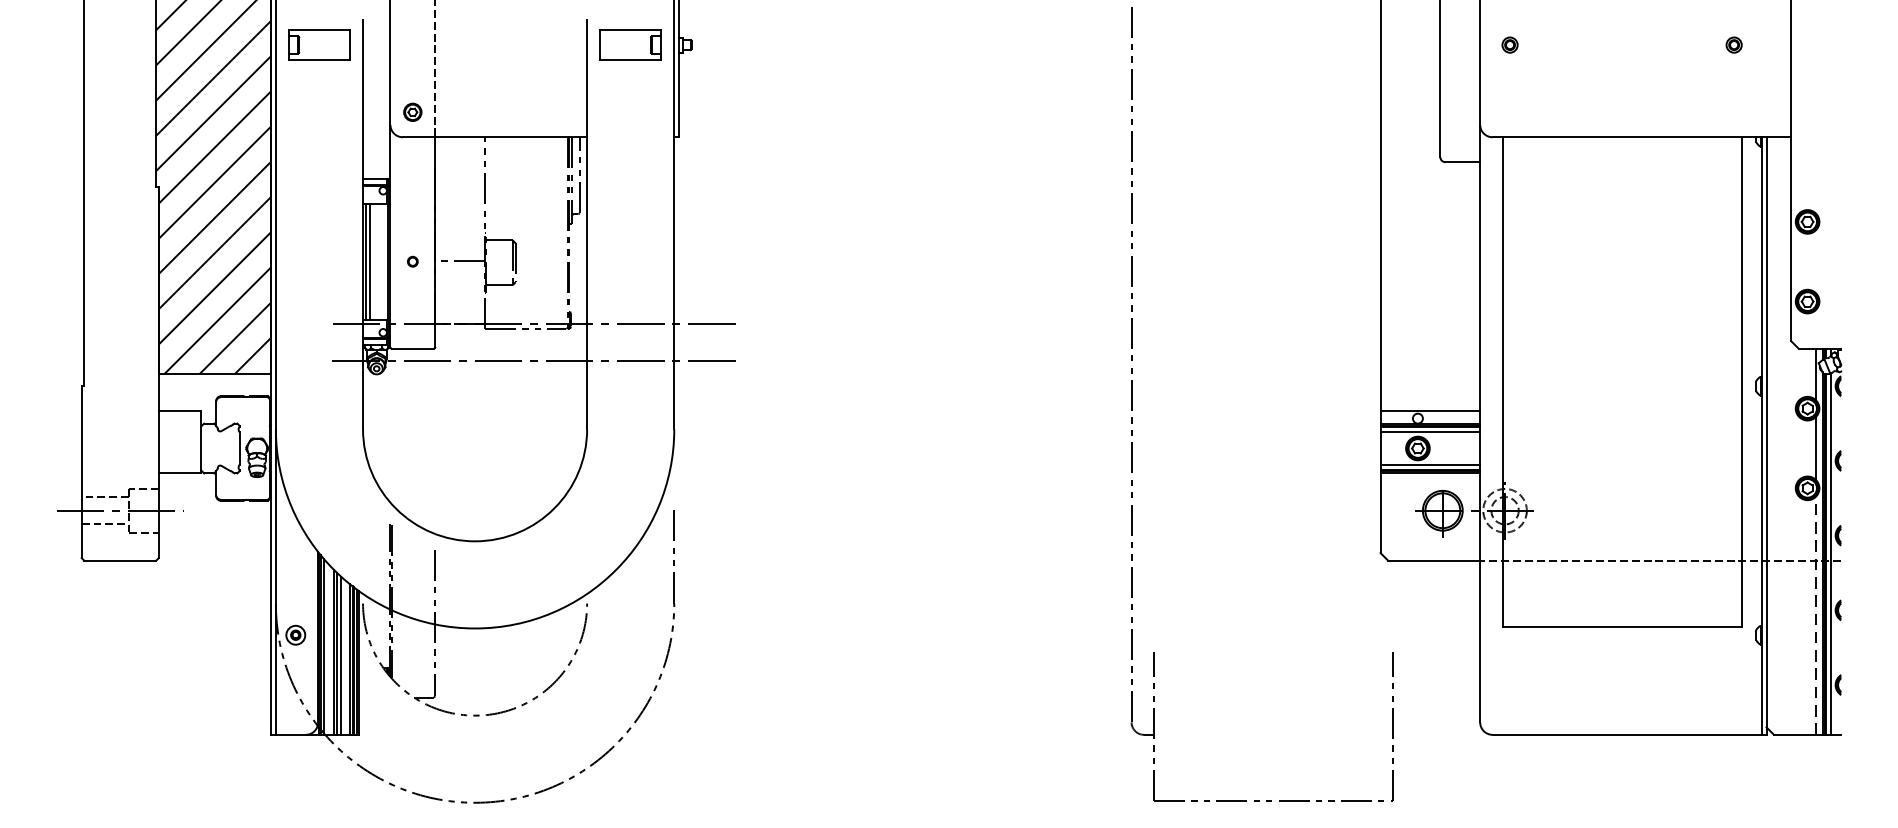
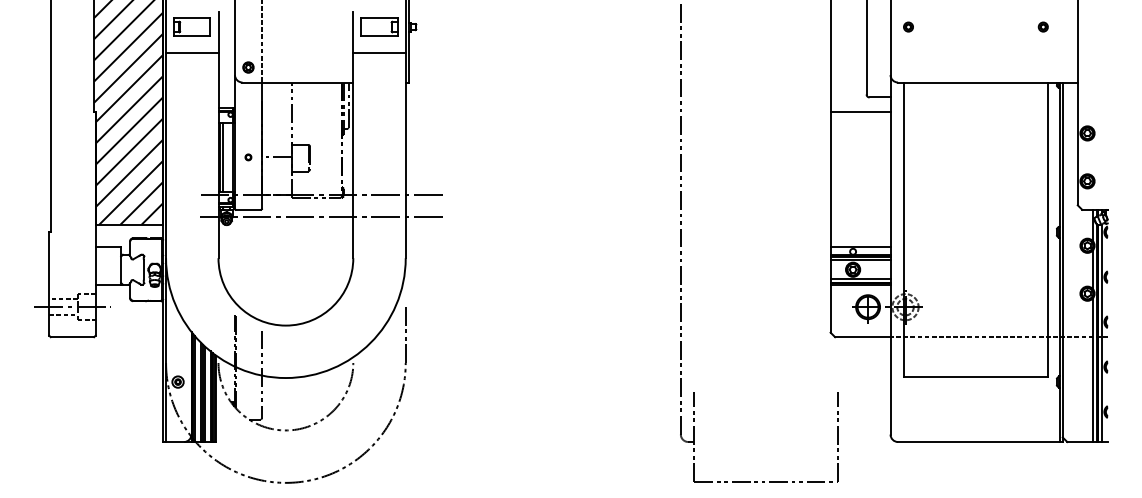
line: (319, 87) -> (192, 52), added
line: (630, 87) -> (379, 52), added
line: (1430, 187) -> (860, 112), added
line: (1815, 615) -> (1092, 370), dashed -> solid

